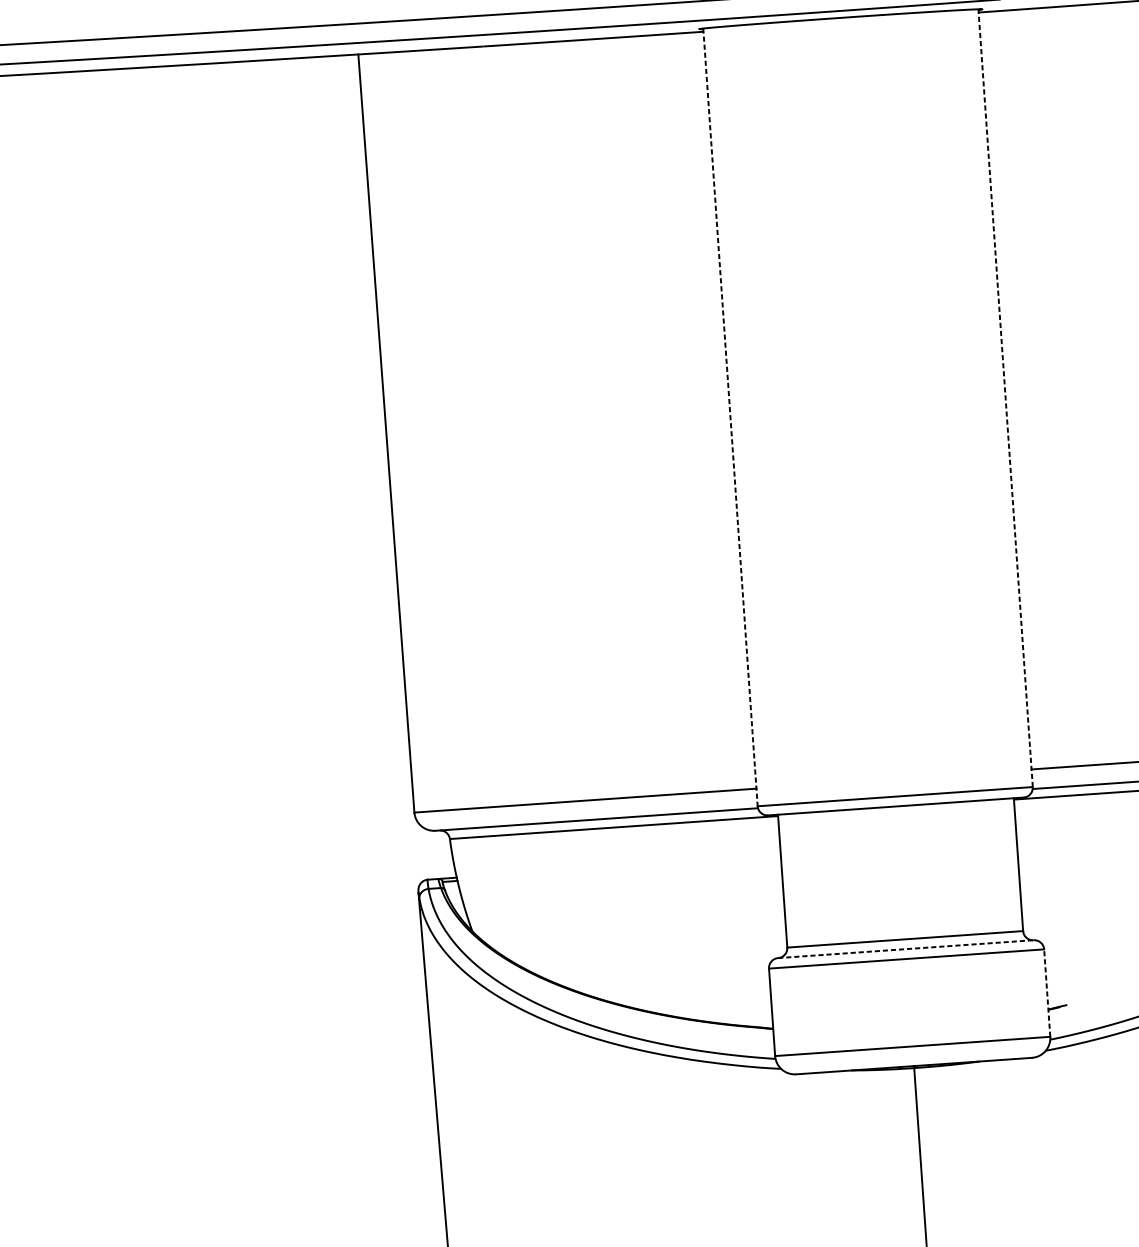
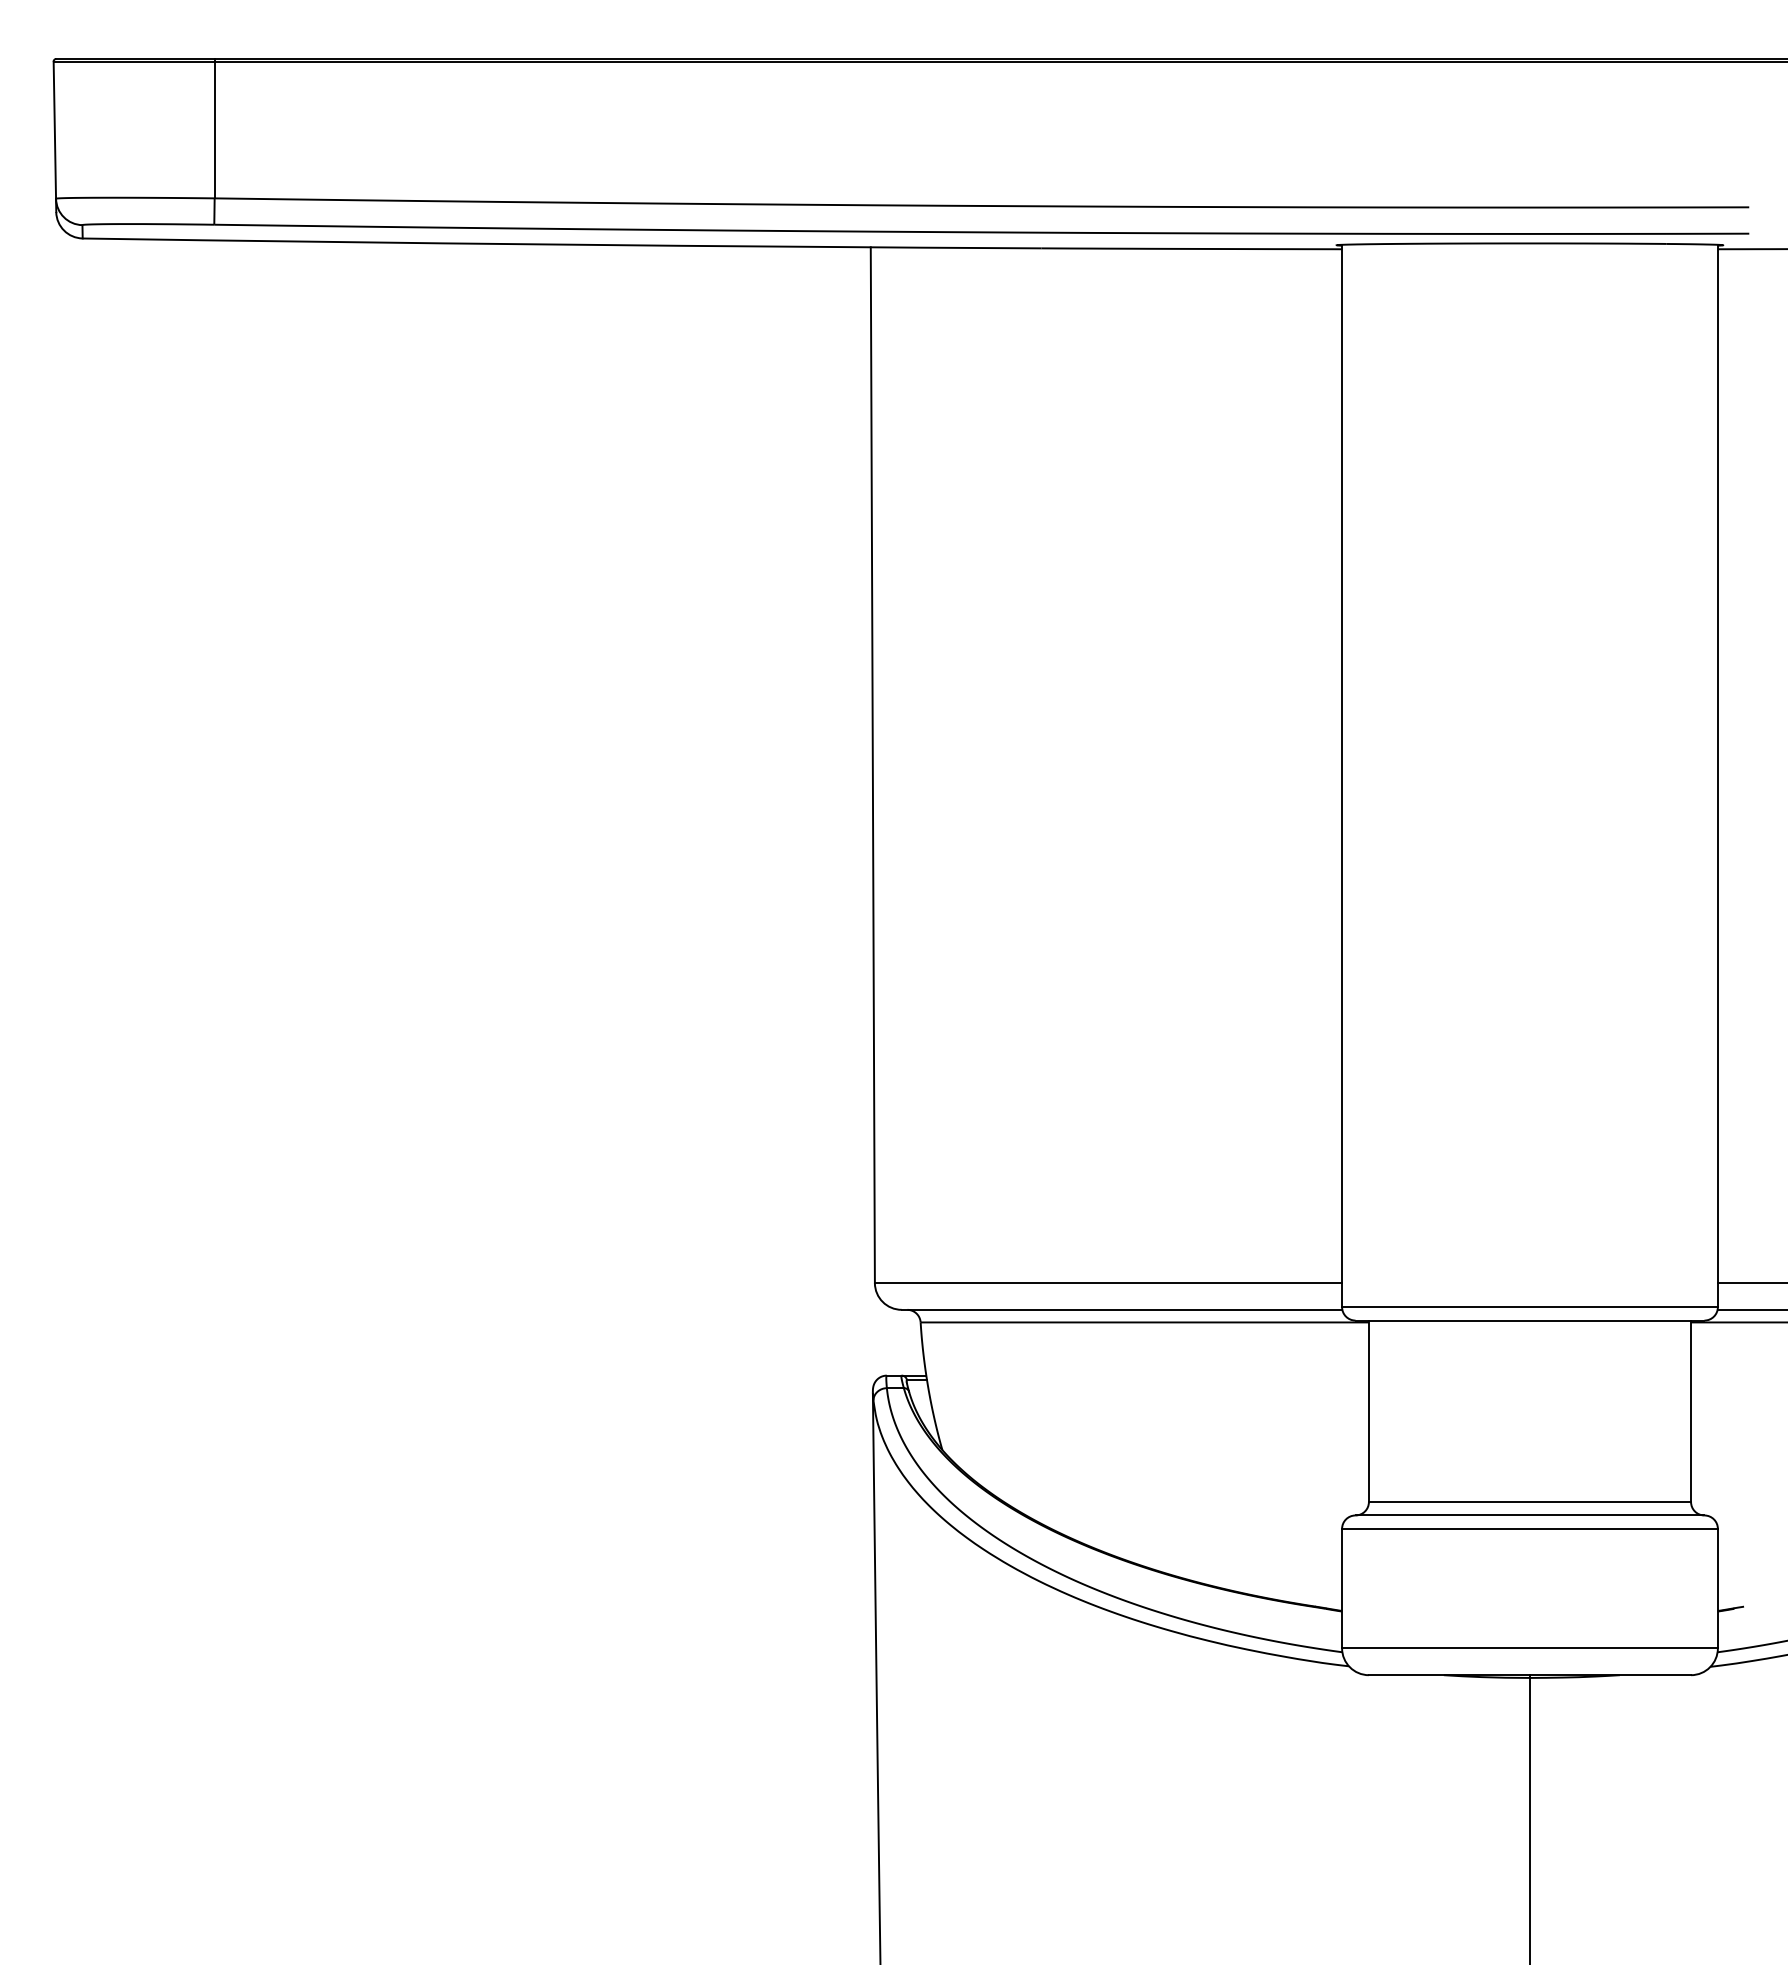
line: (1005, 397) -> (1717, 775), dashed -> solid
line: (730, 417) -> (1342, 776), dashed -> solid
line: (906, 949) -> (1530, 1515), dashed -> solid
line: (1046, 993) -> (1717, 1588), dashed -> solid

